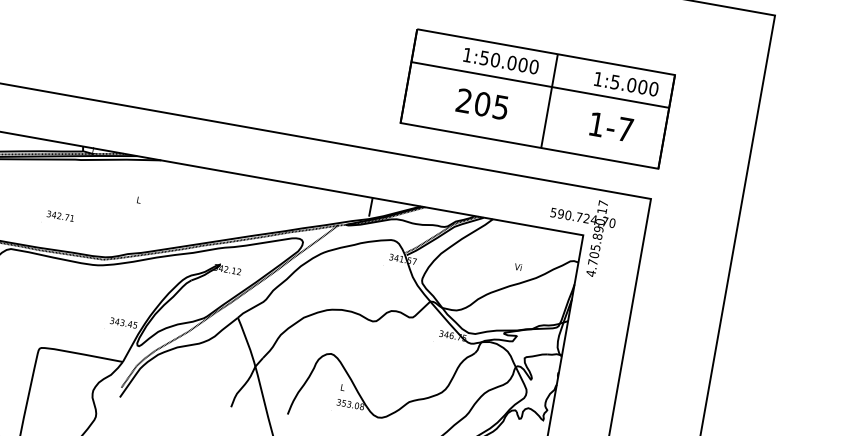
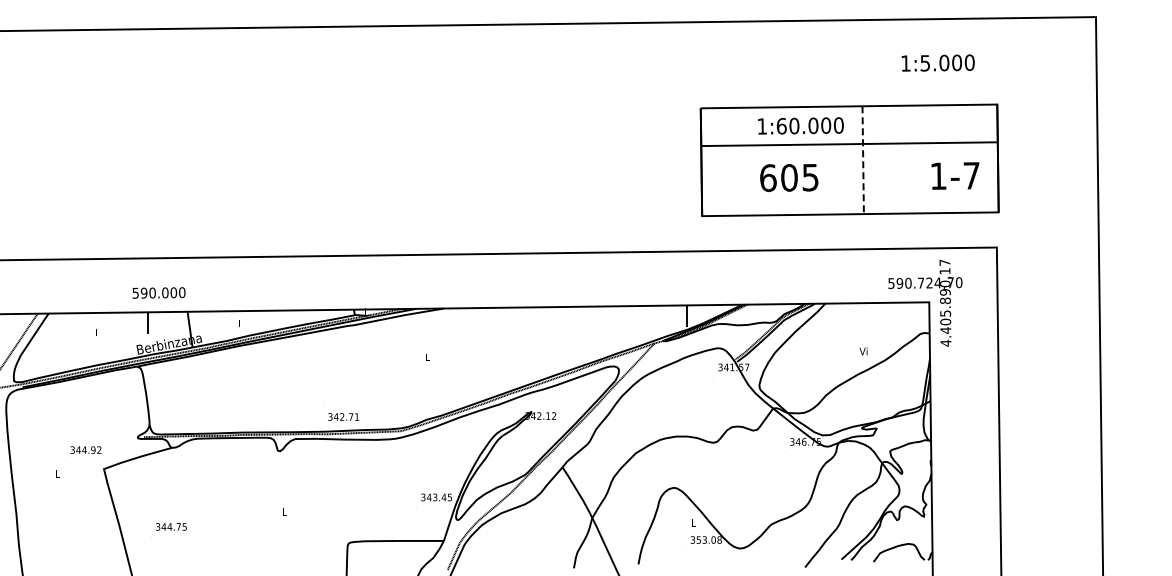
text: (484, 57) -> (781, 125), 1:50.000 -> 1:60.000
text: (625, 83) -> (937, 62), moved
text: (464, 101) -> (768, 178), 205 -> 605
line: (549, 101) -> (863, 160), solid -> dashed
text: (611, 126) -> (955, 175), moved
text: (60, 215) -> (343, 416), moved
text: (592, 262) -> (945, 330), 4.705.890,17 -> 4.405.890,17

